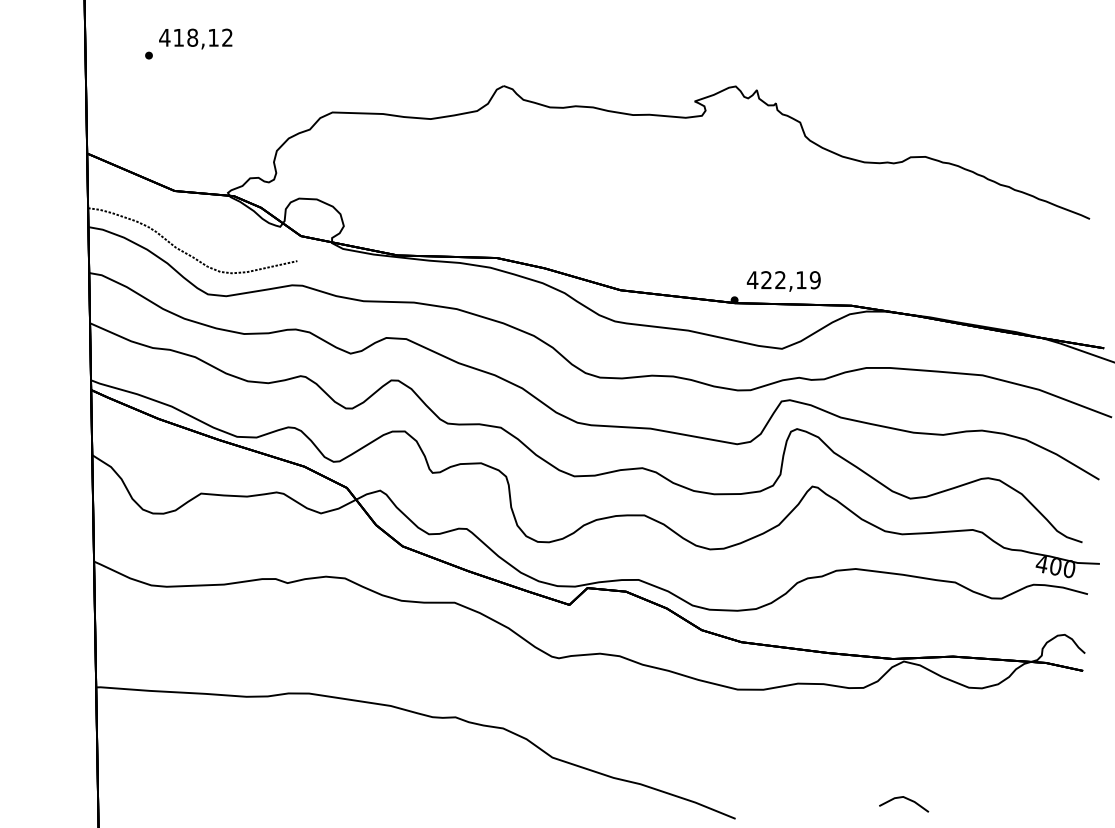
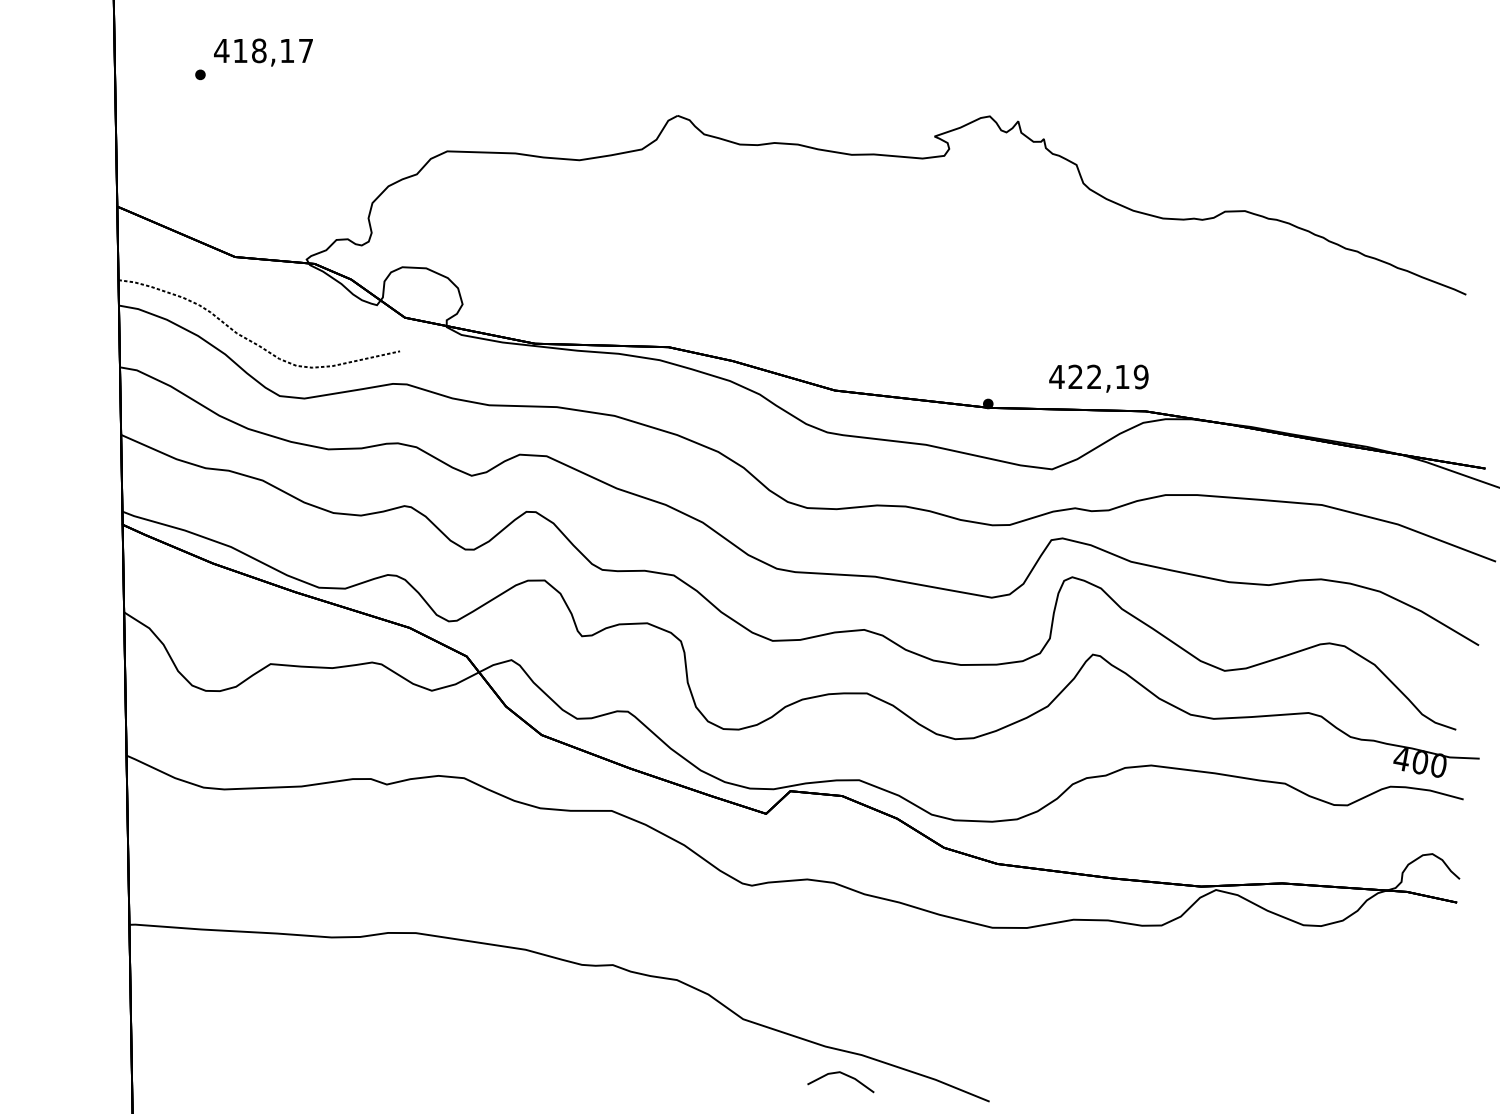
text: (227, 37) -> (306, 50), 418,12 -> 418,17
text: (783, 281) -> (1098, 378), moved
line: (906, 799) -> (844, 1075), moved

